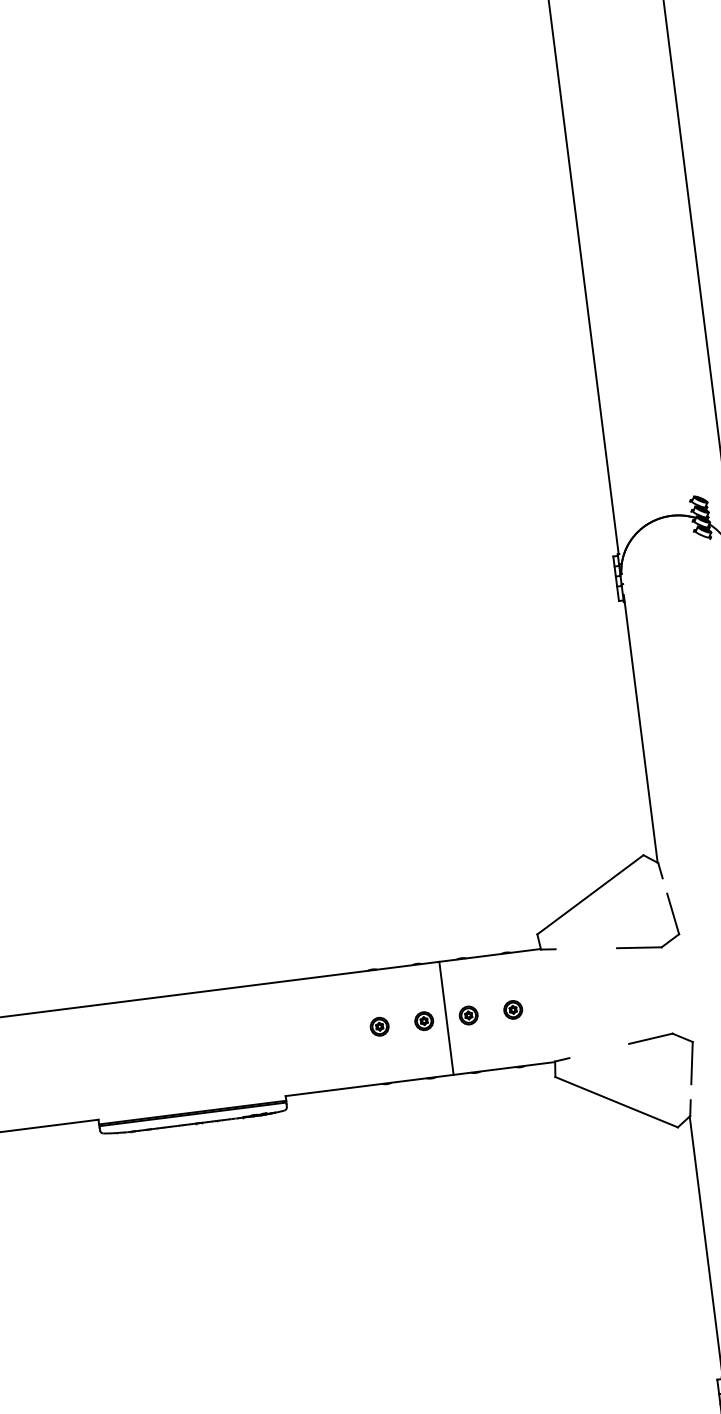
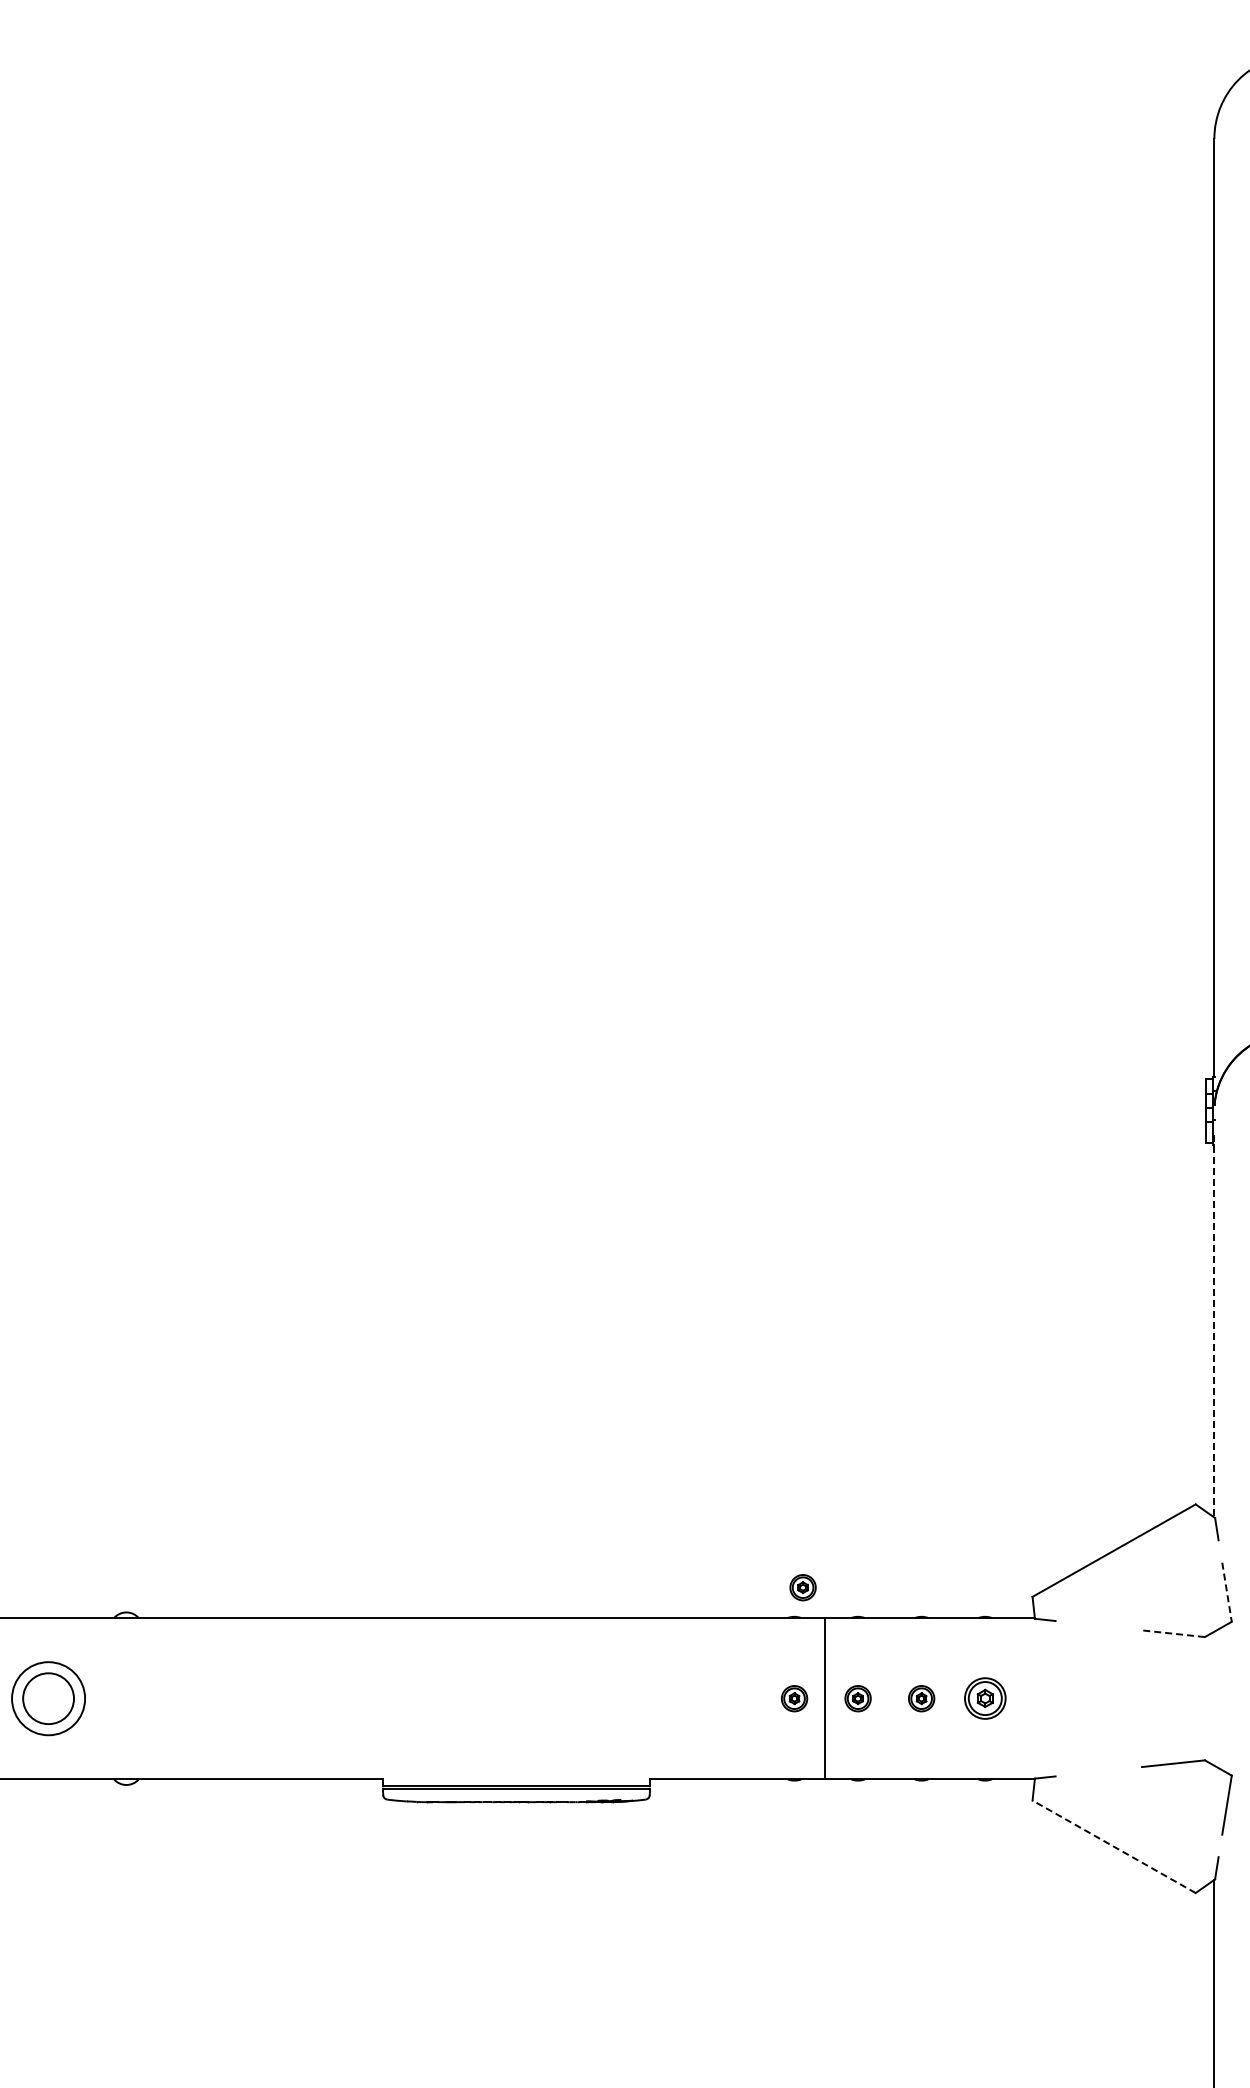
line: (640, 728) -> (1214, 1326), solid -> dashed
line: (673, 914) -> (1227, 1592), solid -> dashed
line: (639, 947) -> (1173, 1633), solid -> dashed
part: (375, 948) -> (802, 1587), added
part: (512, 1009) -> (984, 1698), size x1.6
line: (446, 1018) -> (824, 1698), moved
line: (616, 1101) -> (1114, 1846), solid -> dashed

